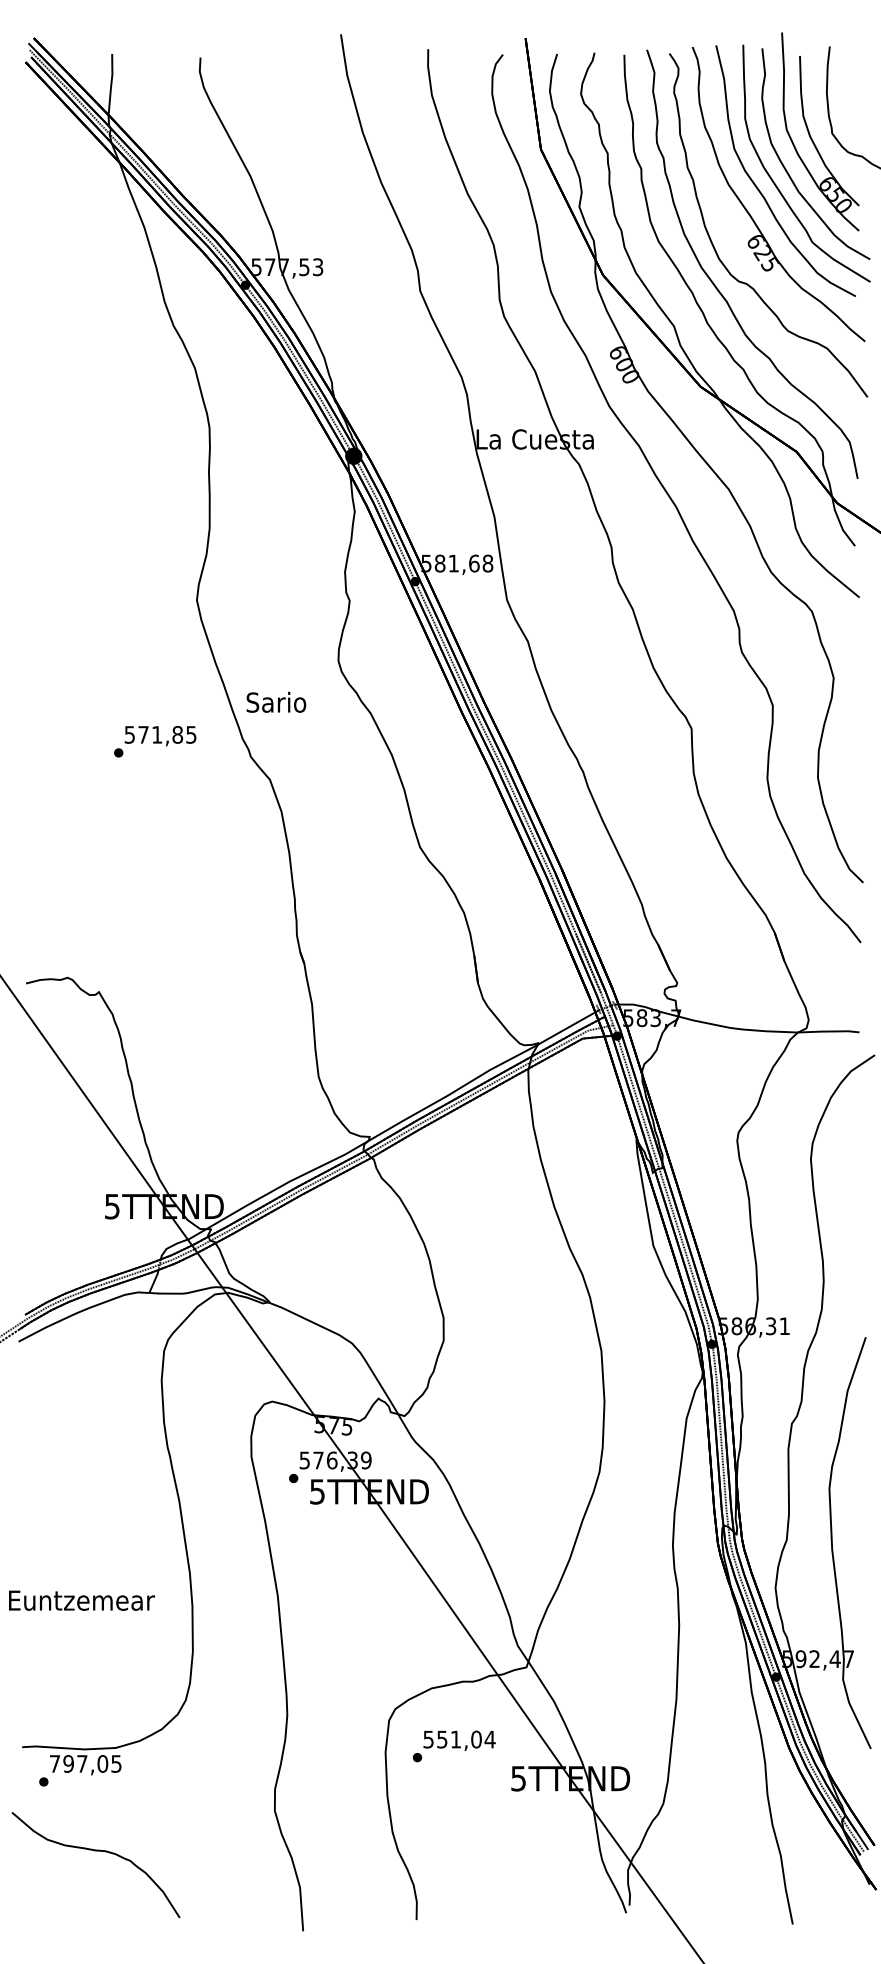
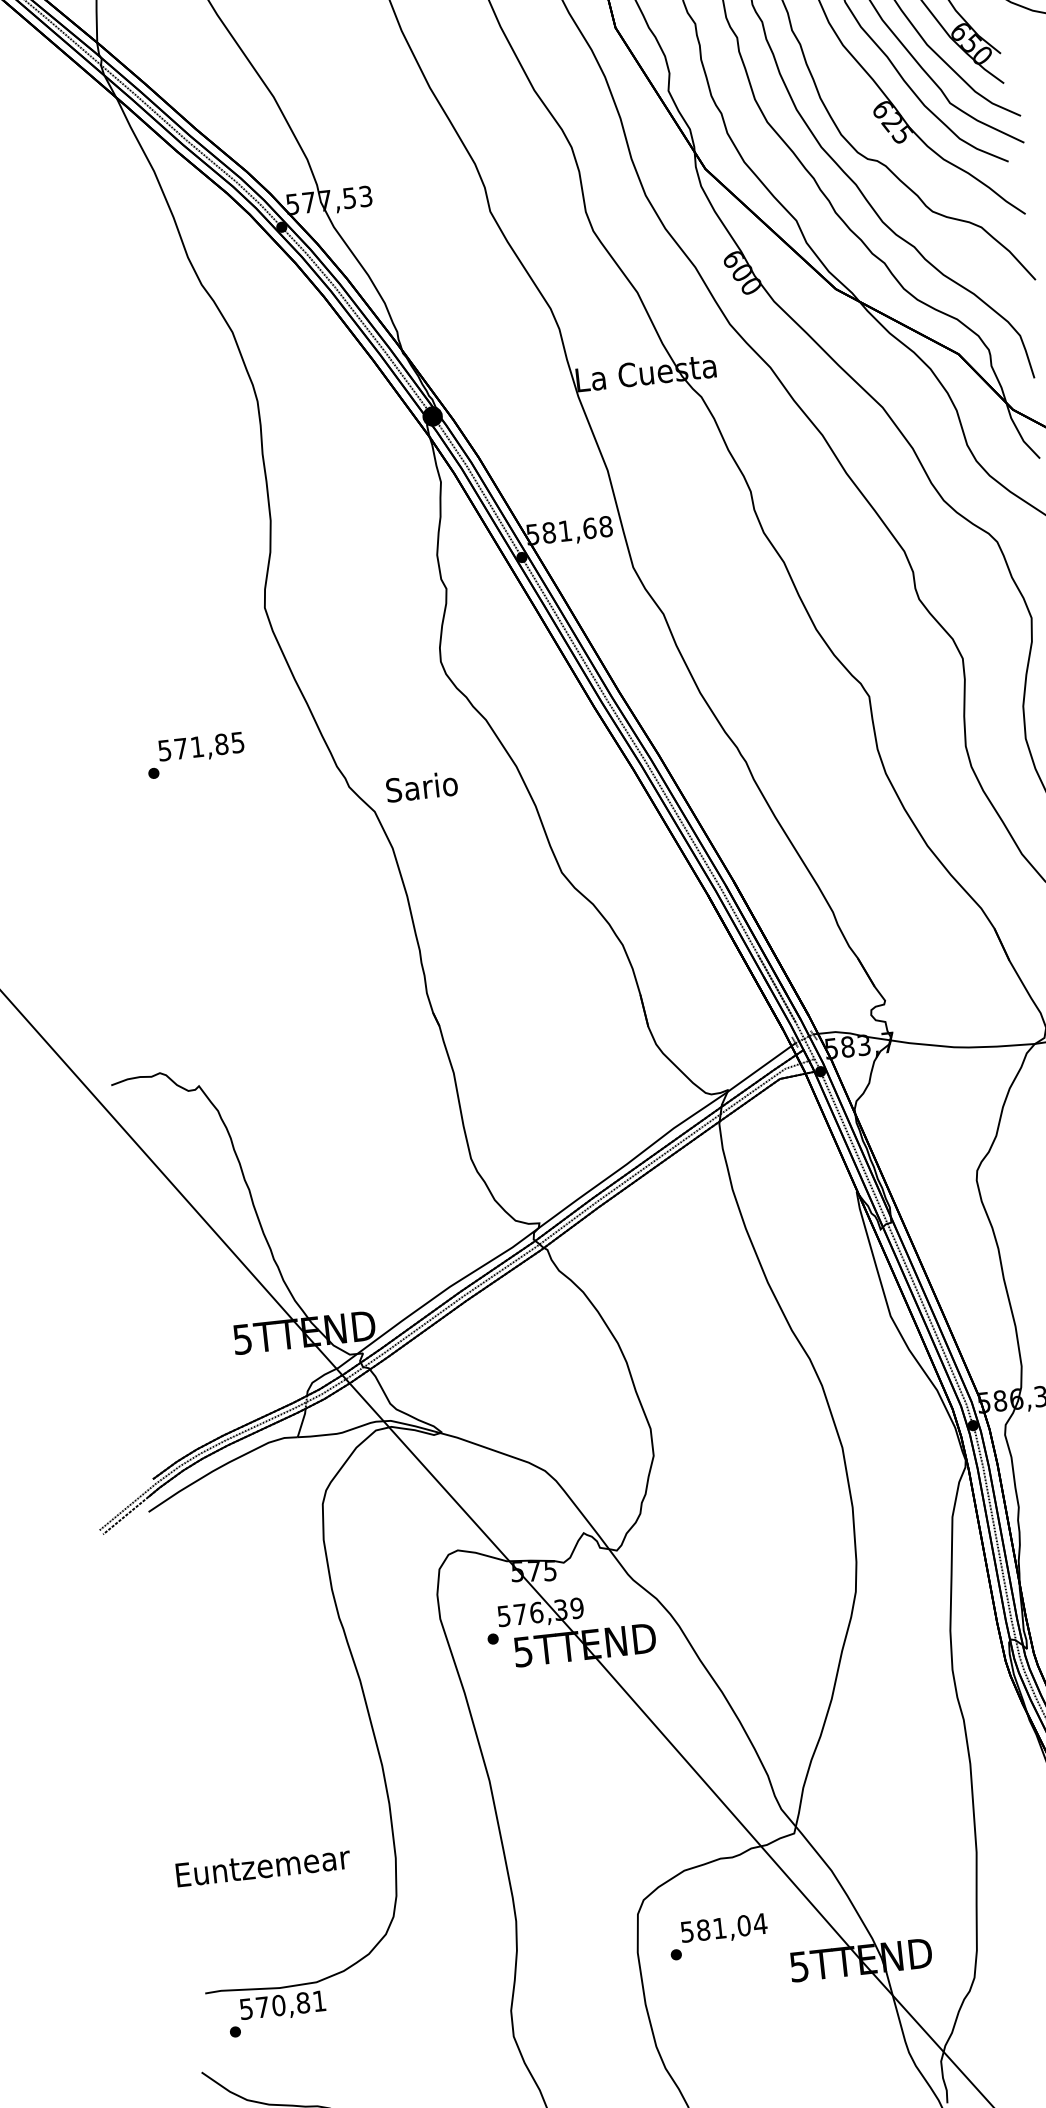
text: (276, 701) -> (421, 785), moved
text: (155, 741) -> (196, 755), moved
text: (81, 1600) -> (262, 1866), moved
text: (442, 1739) -> (703, 1930), 551,04 -> 581,04
text: (85, 1763) -> (282, 2004), 797,05 -> 570,81

